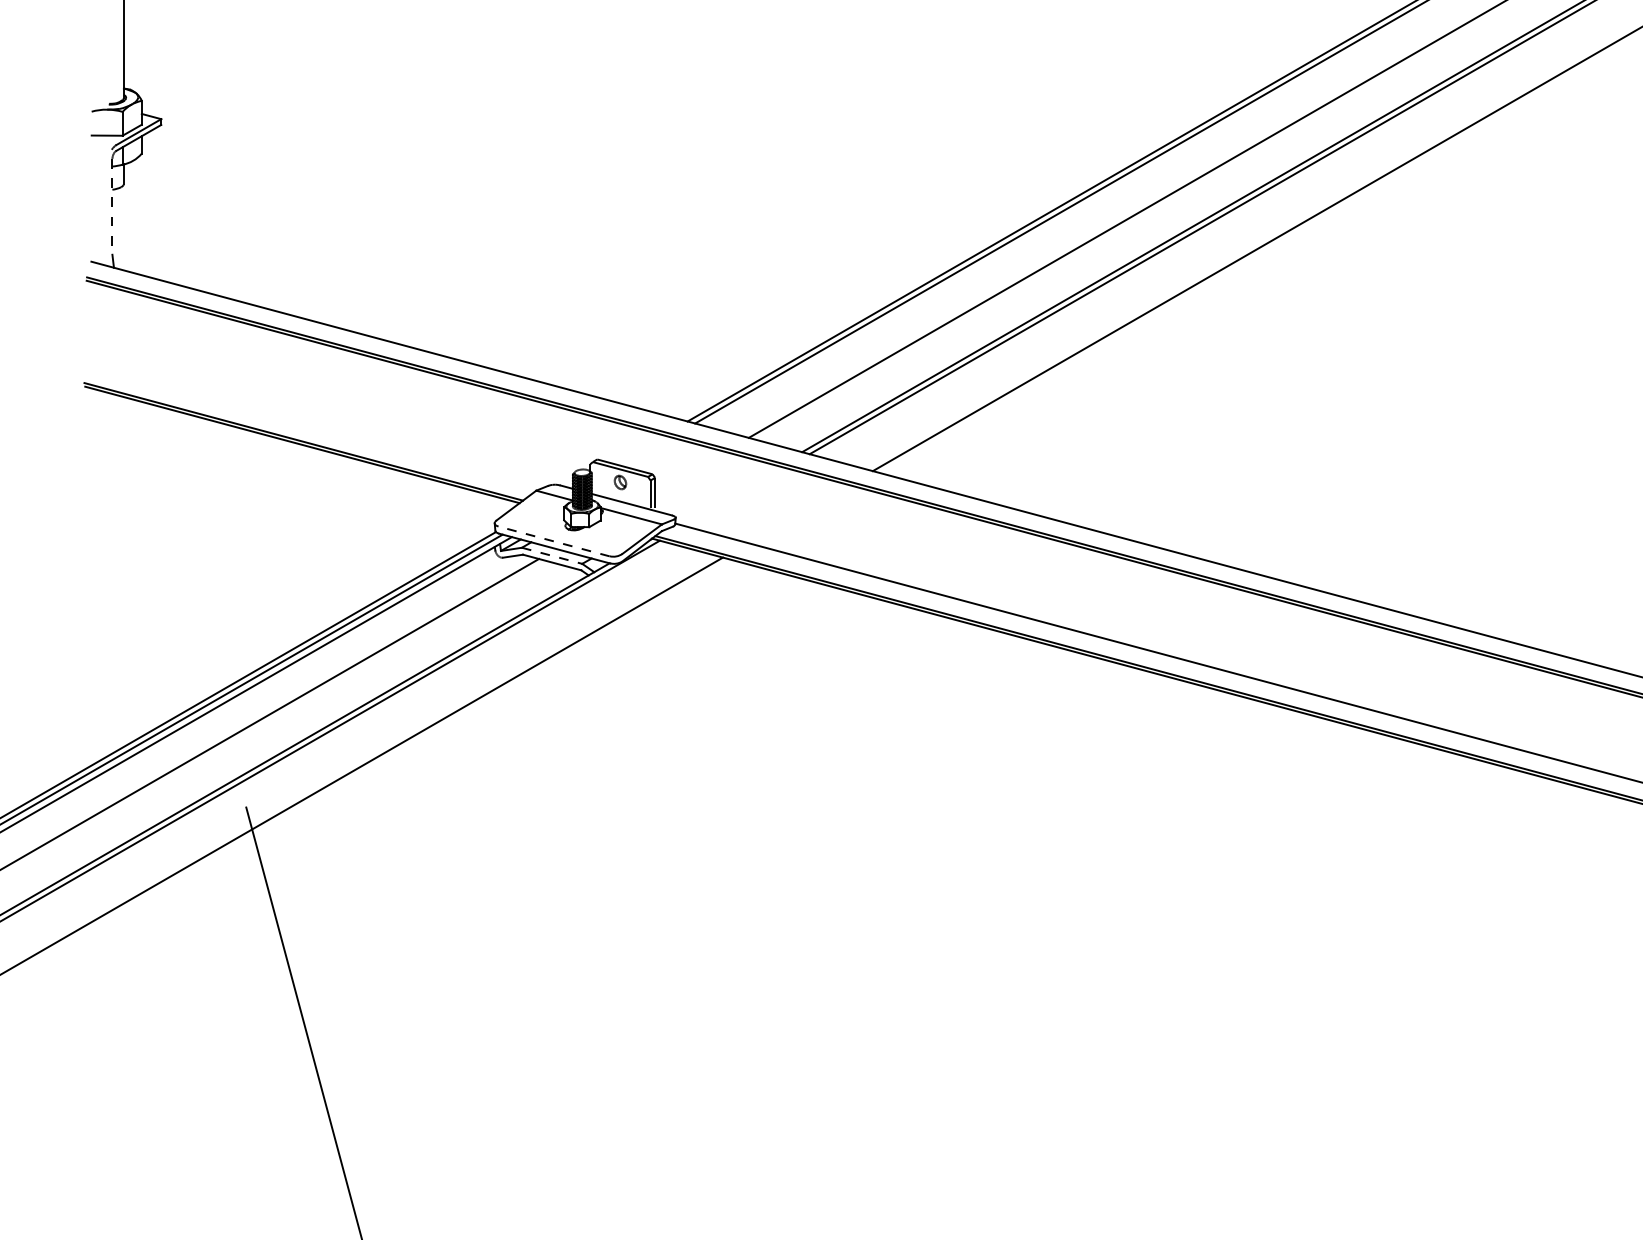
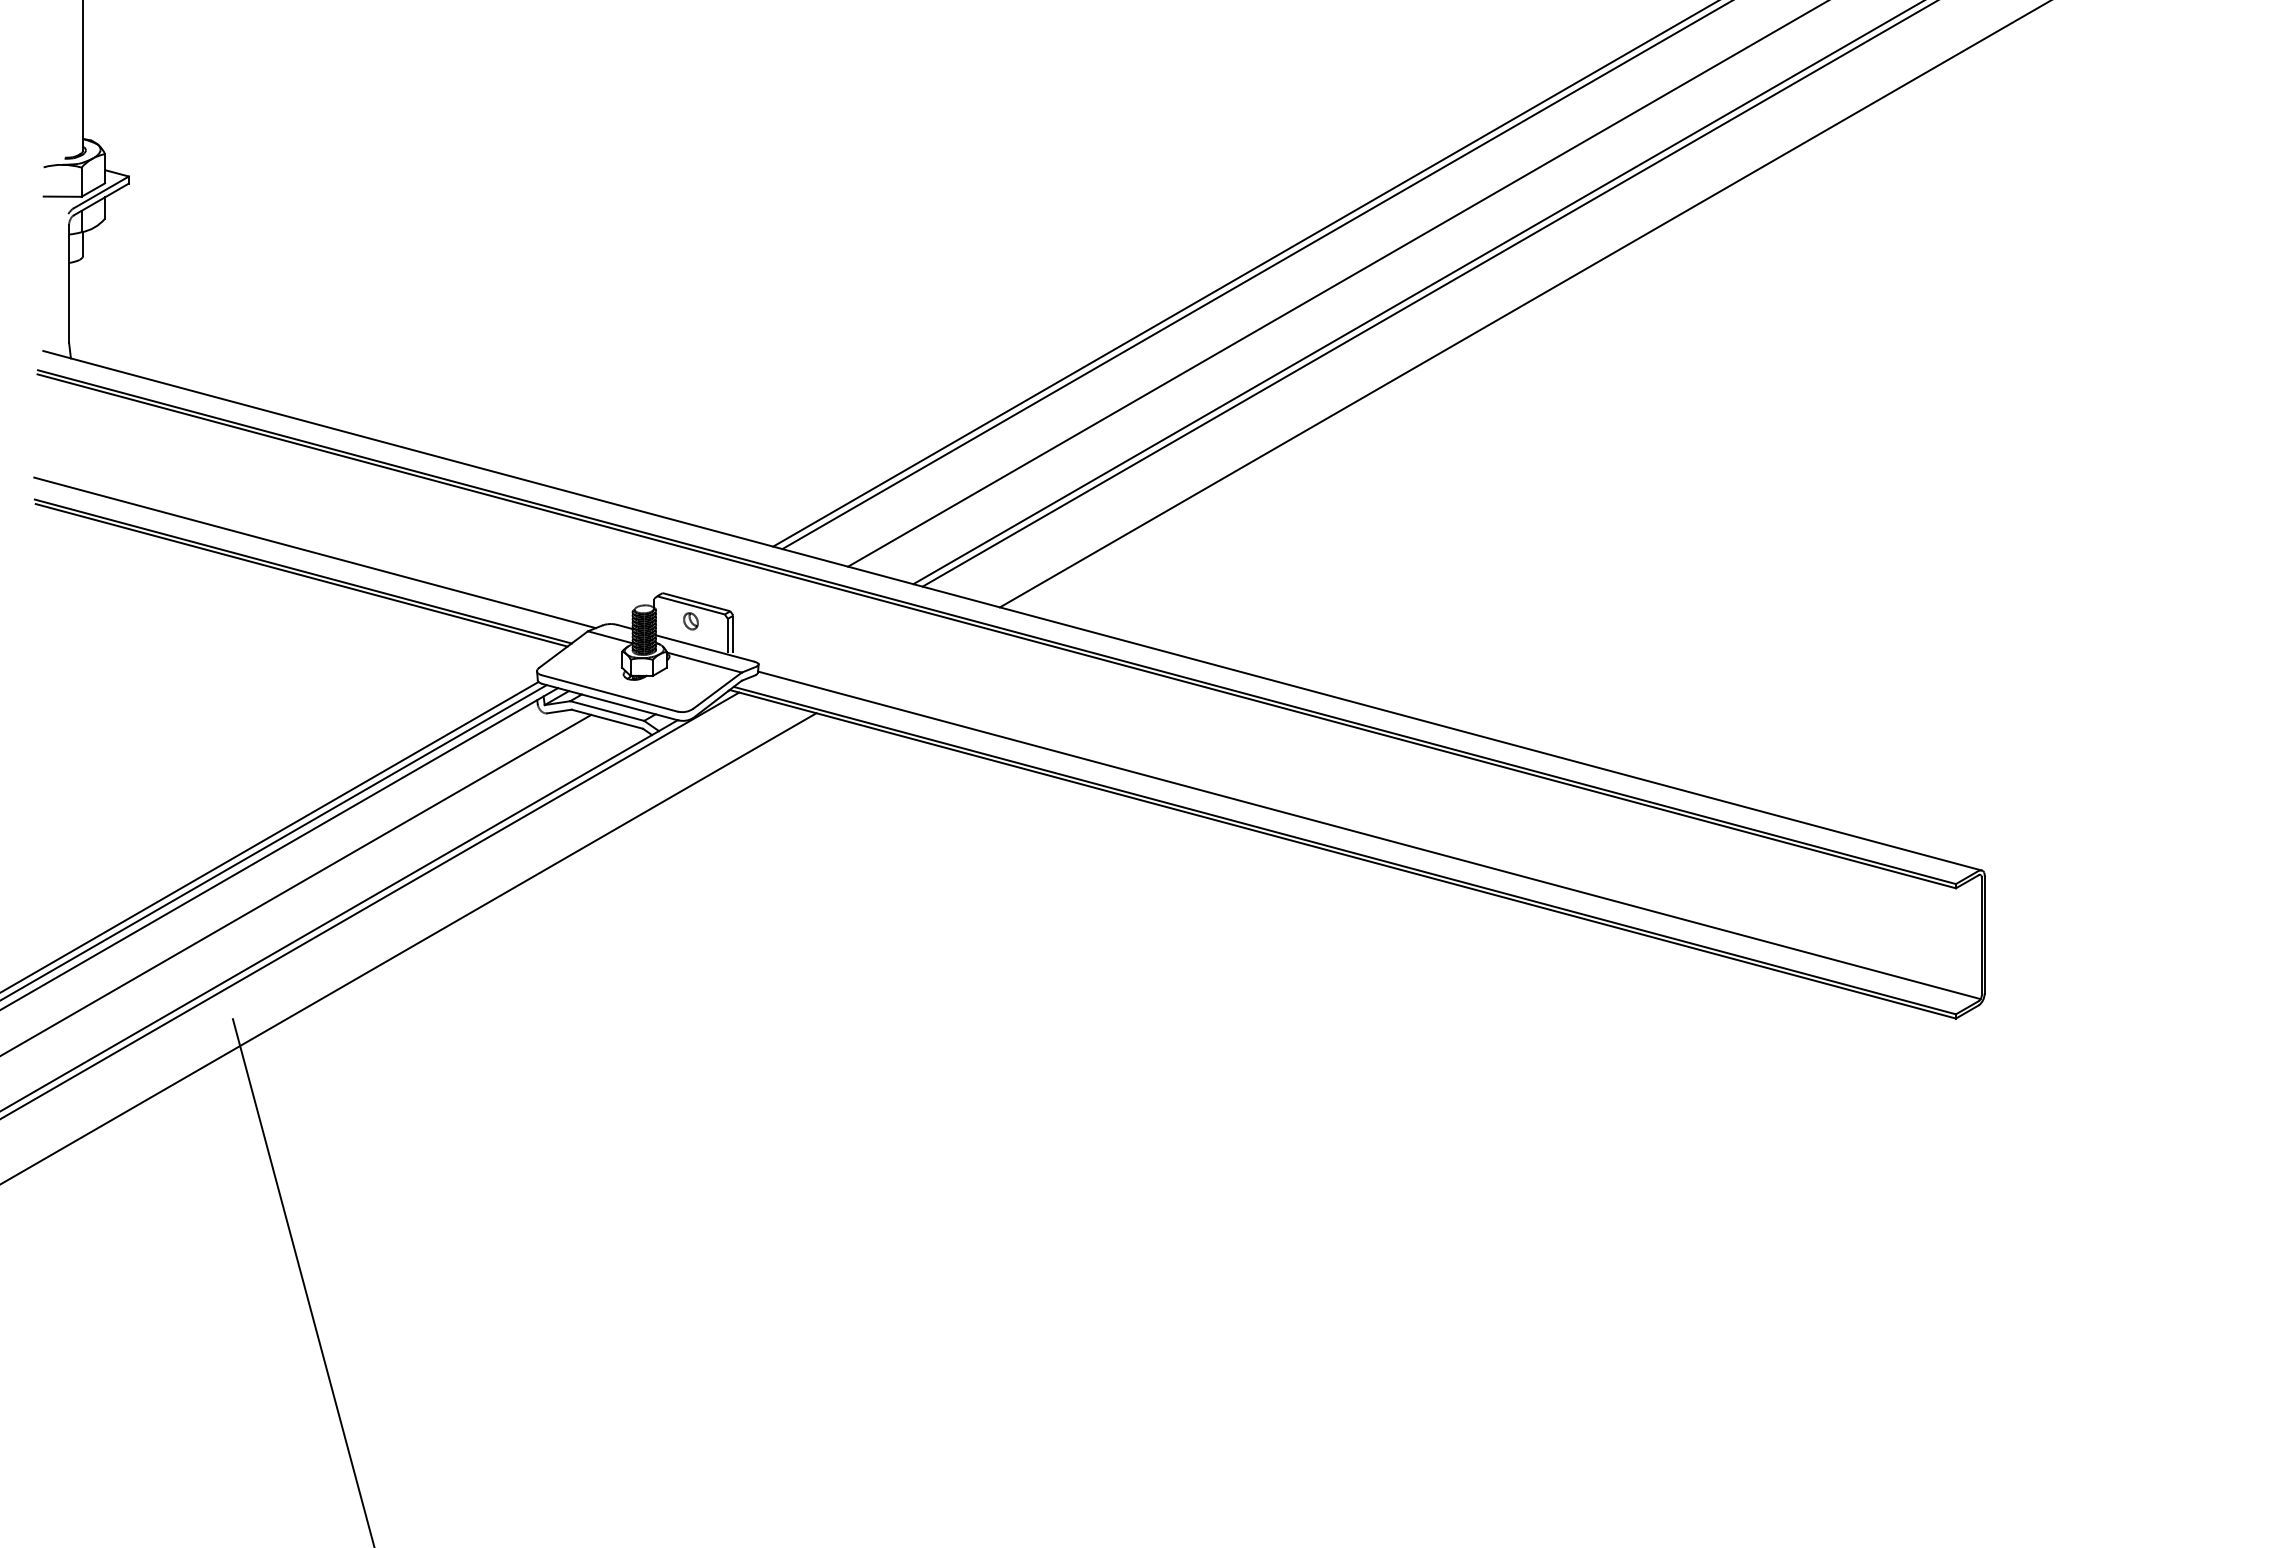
line: (112, 206) -> (69, 283), dashed -> solid
line: (312, 426) -> (314, 552), added
line: (553, 541) -> (609, 693), dashed -> solid
line: (552, 556) -> (607, 711), dashed -> solid

